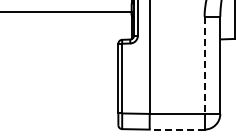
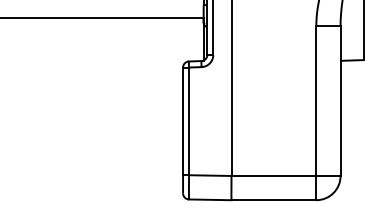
line: (204, 65) -> (316, 101), dashed -> solid
line: (176, 129) -> (272, 200), dashed -> solid

